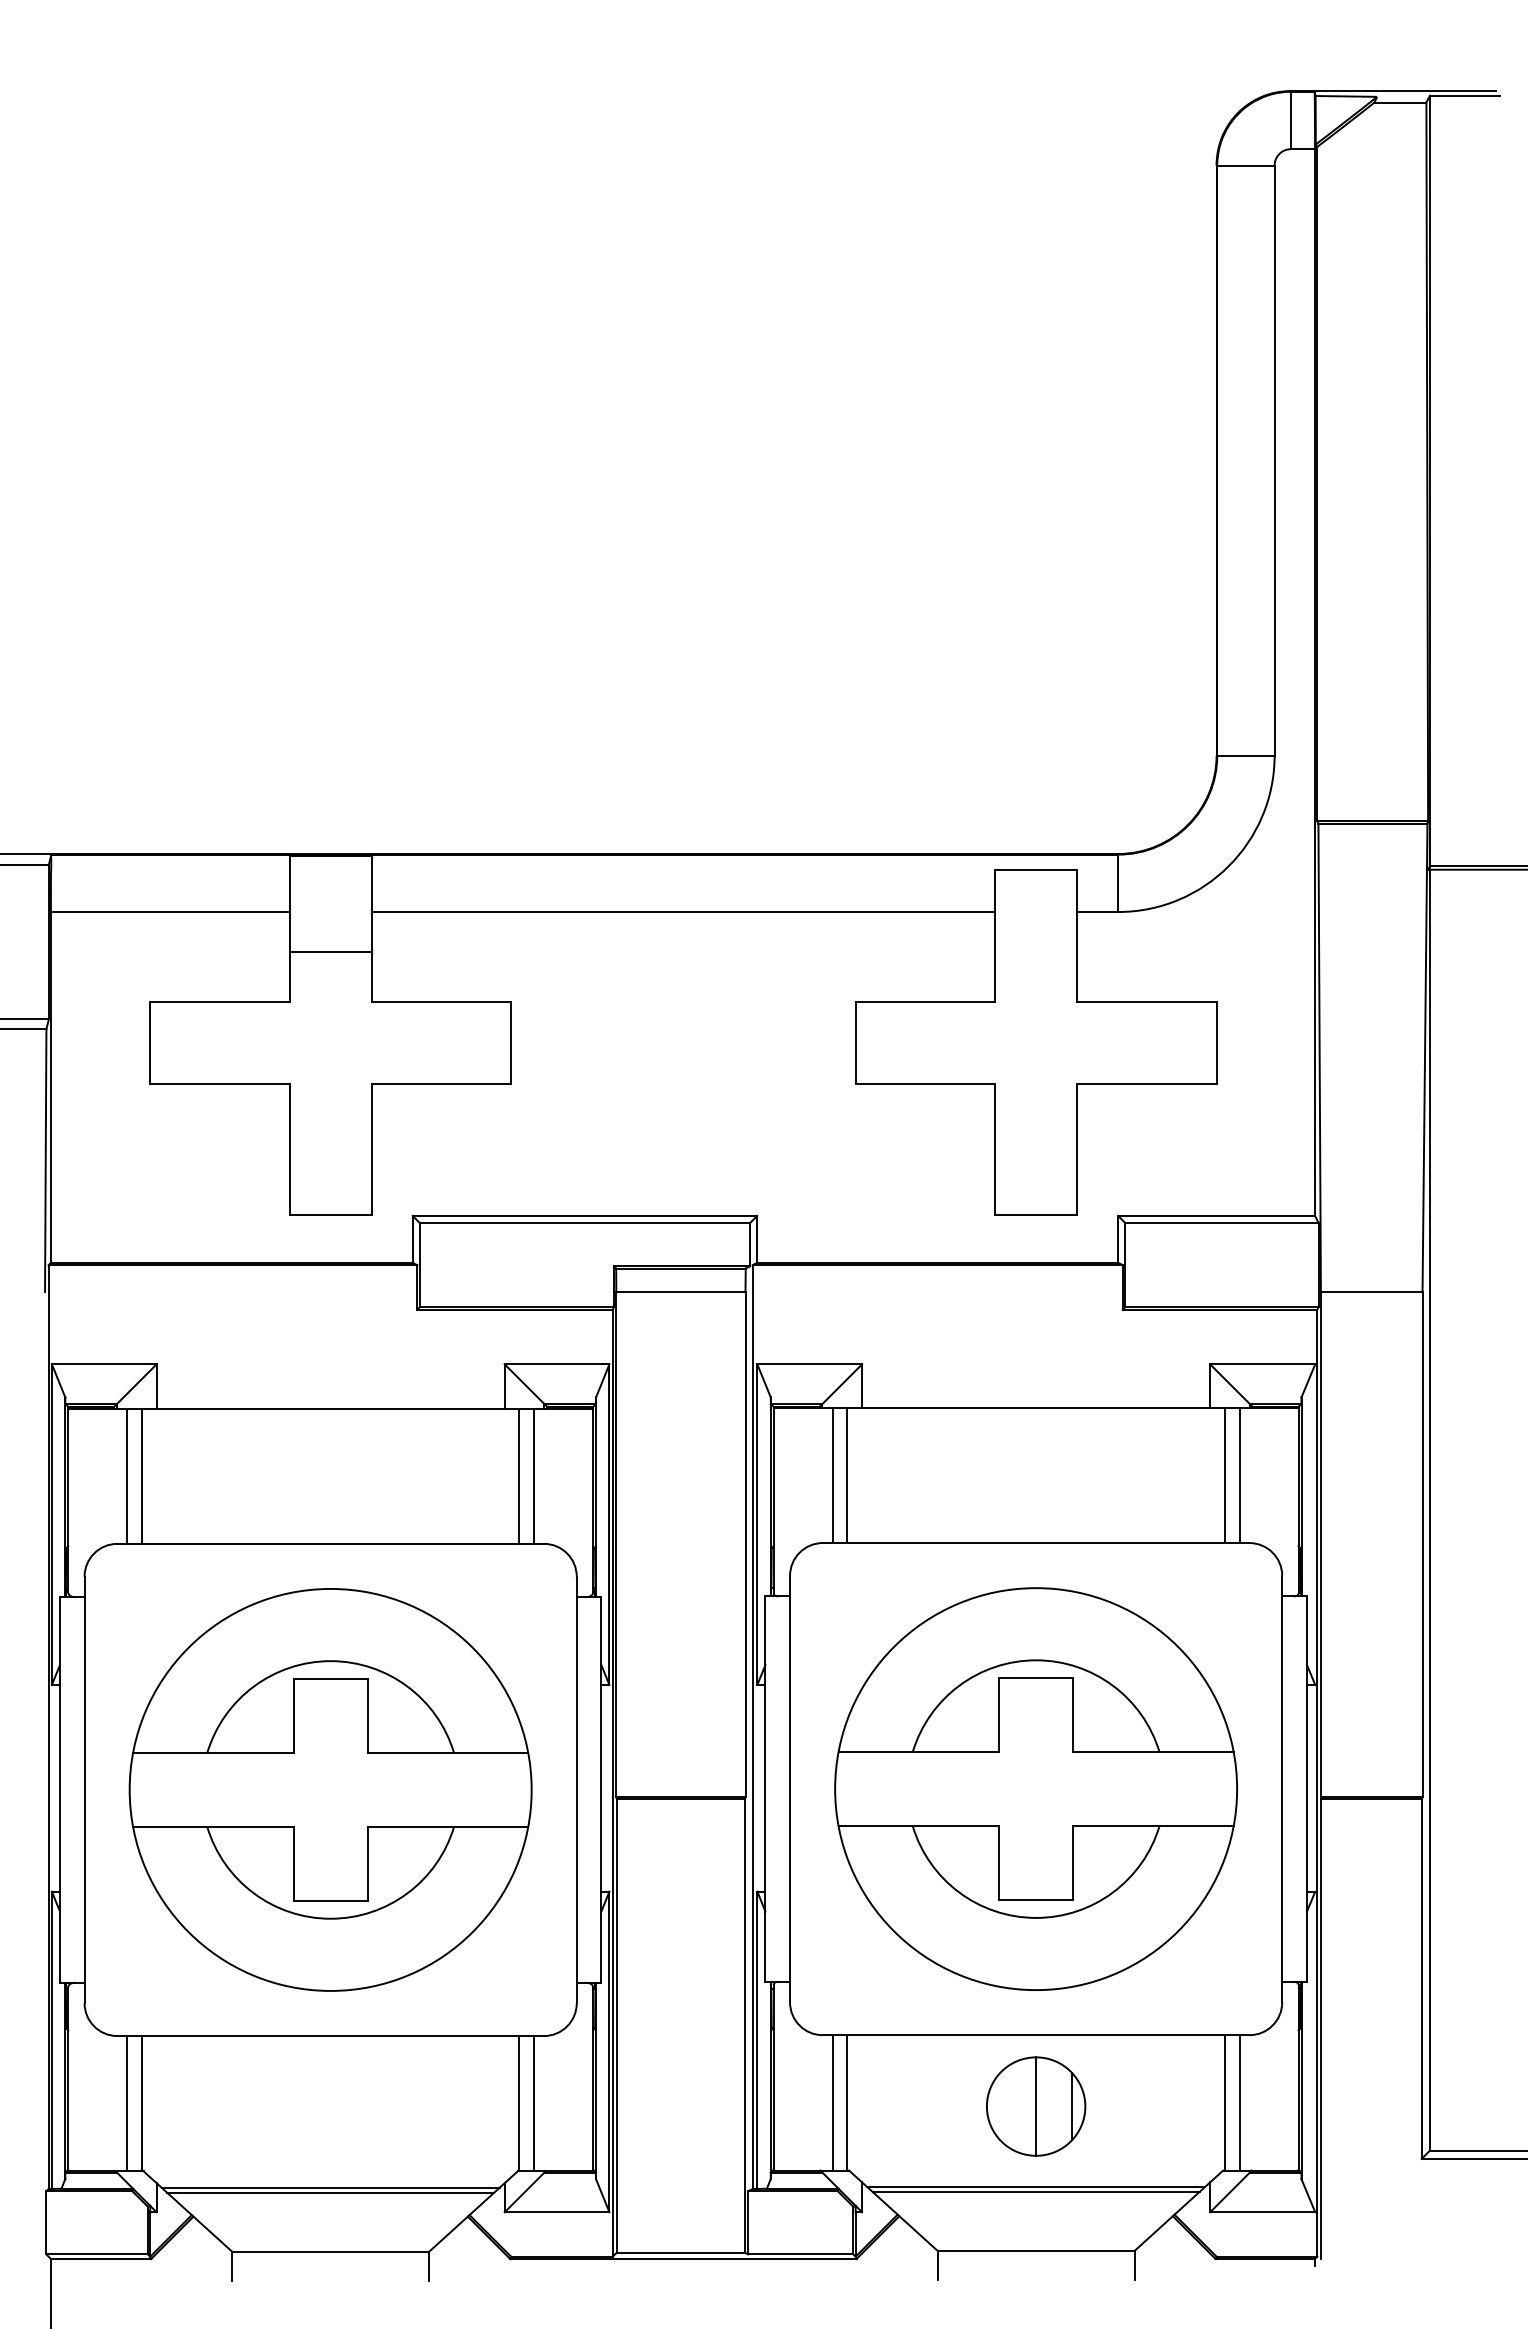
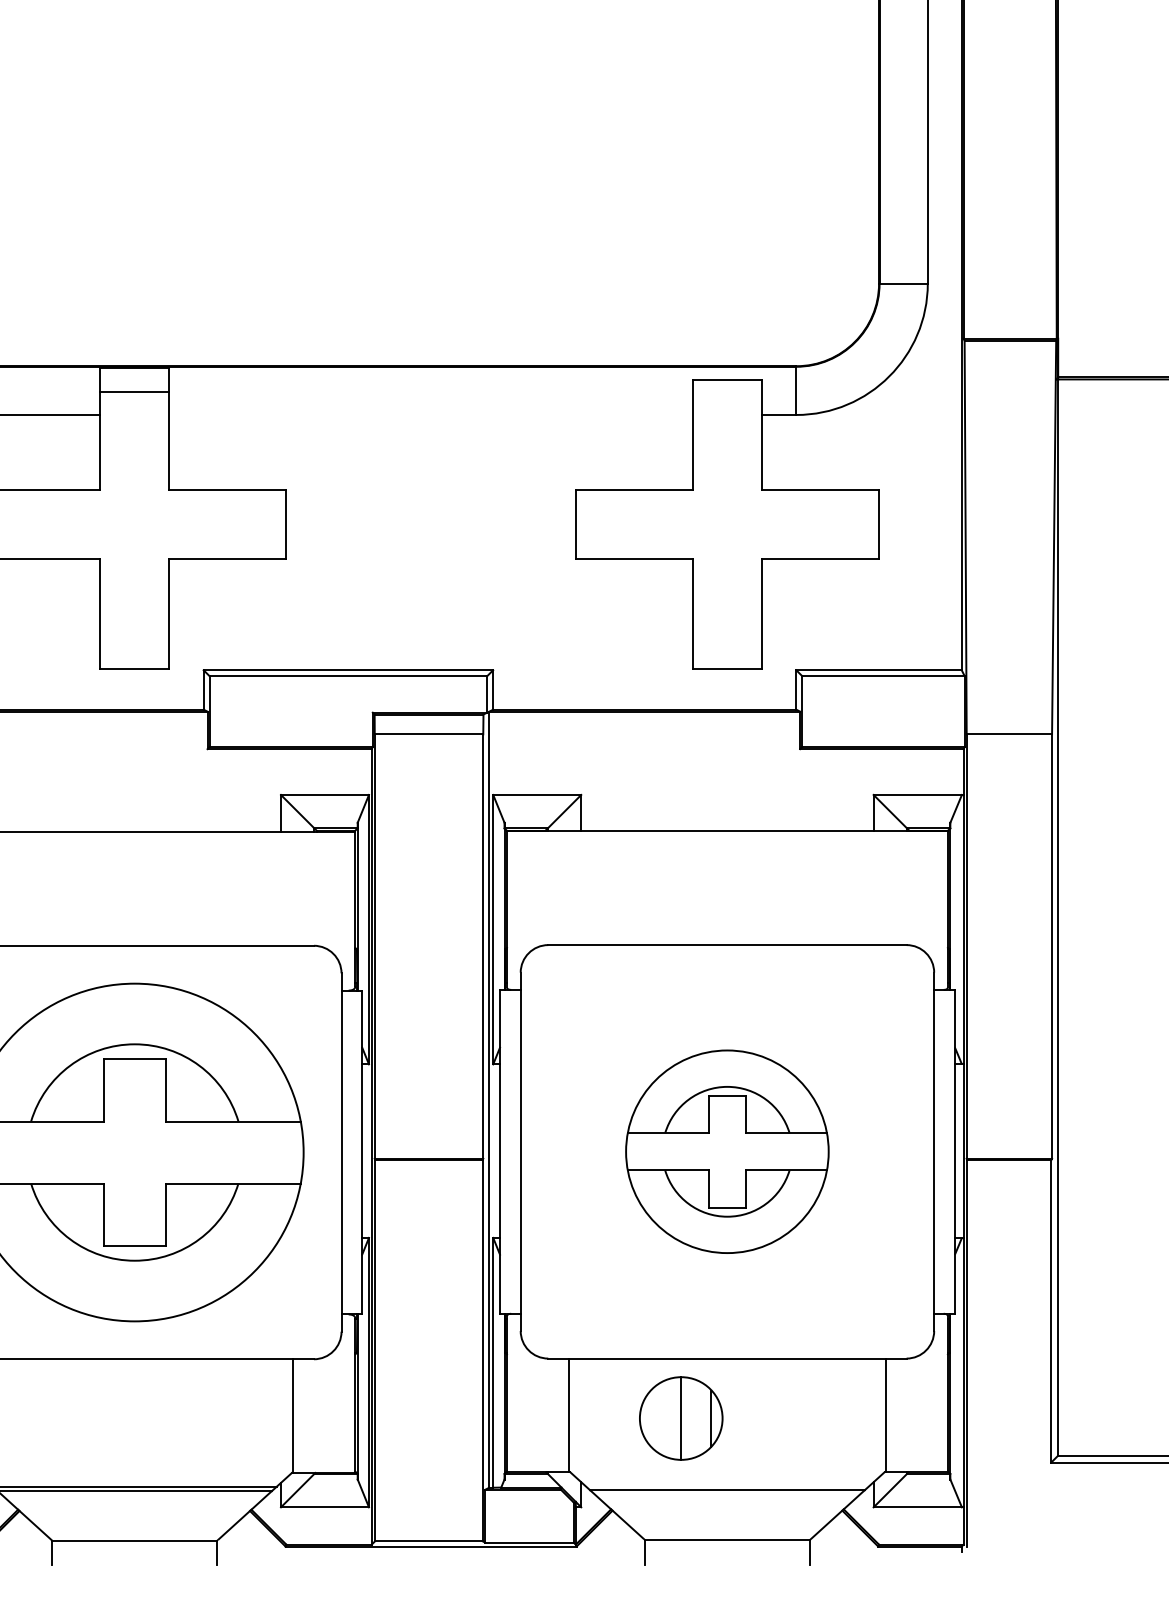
line: (683, 912) -> (431, 415), removed
line: (330, 951) -> (134, 391), moved
line: (519, 1475) -> (293, 888), removed
line: (534, 1475) -> (306, 888), removed
line: (832, 1475) -> (556, 888), removed
line: (847, 1475) -> (568, 888), removed
line: (1224, 1475) -> (885, 888), removed
line: (1239, 1475) -> (898, 888), removed
part: (1035, 1788) -> (726, 1151), size x0.6
line: (832, 2102) -> (556, 1415), removed
line: (1239, 2102) -> (898, 1415), removed
line: (534, 2103) -> (306, 1415), removed
part: (1036, 2106) -> (681, 1418), moved
line: (1036, 2186) -> (727, 1485), removed

